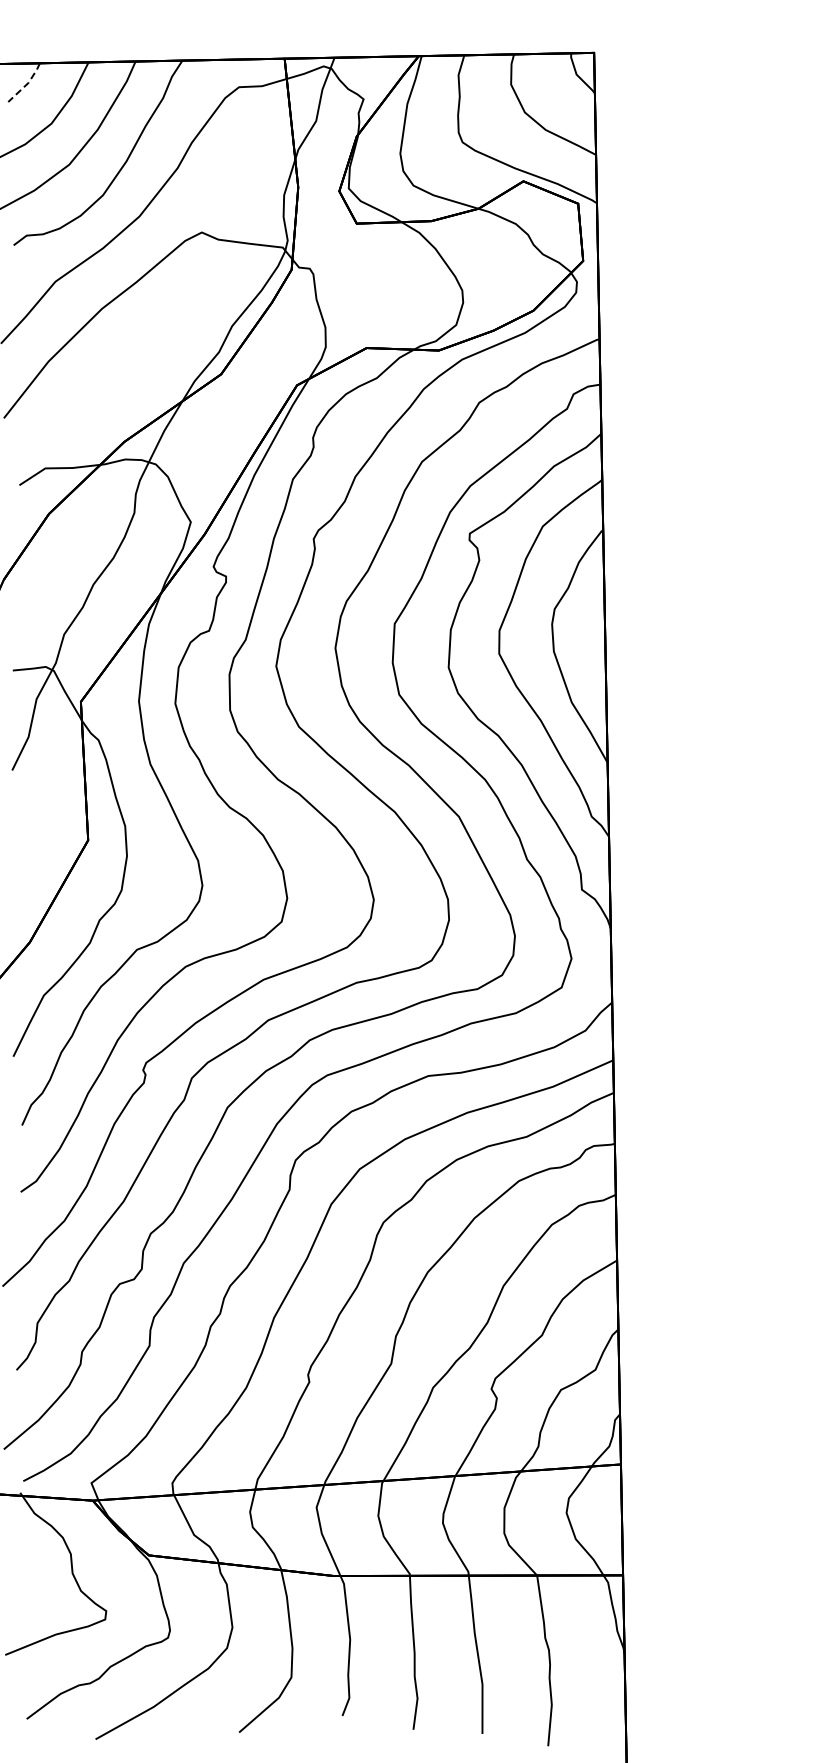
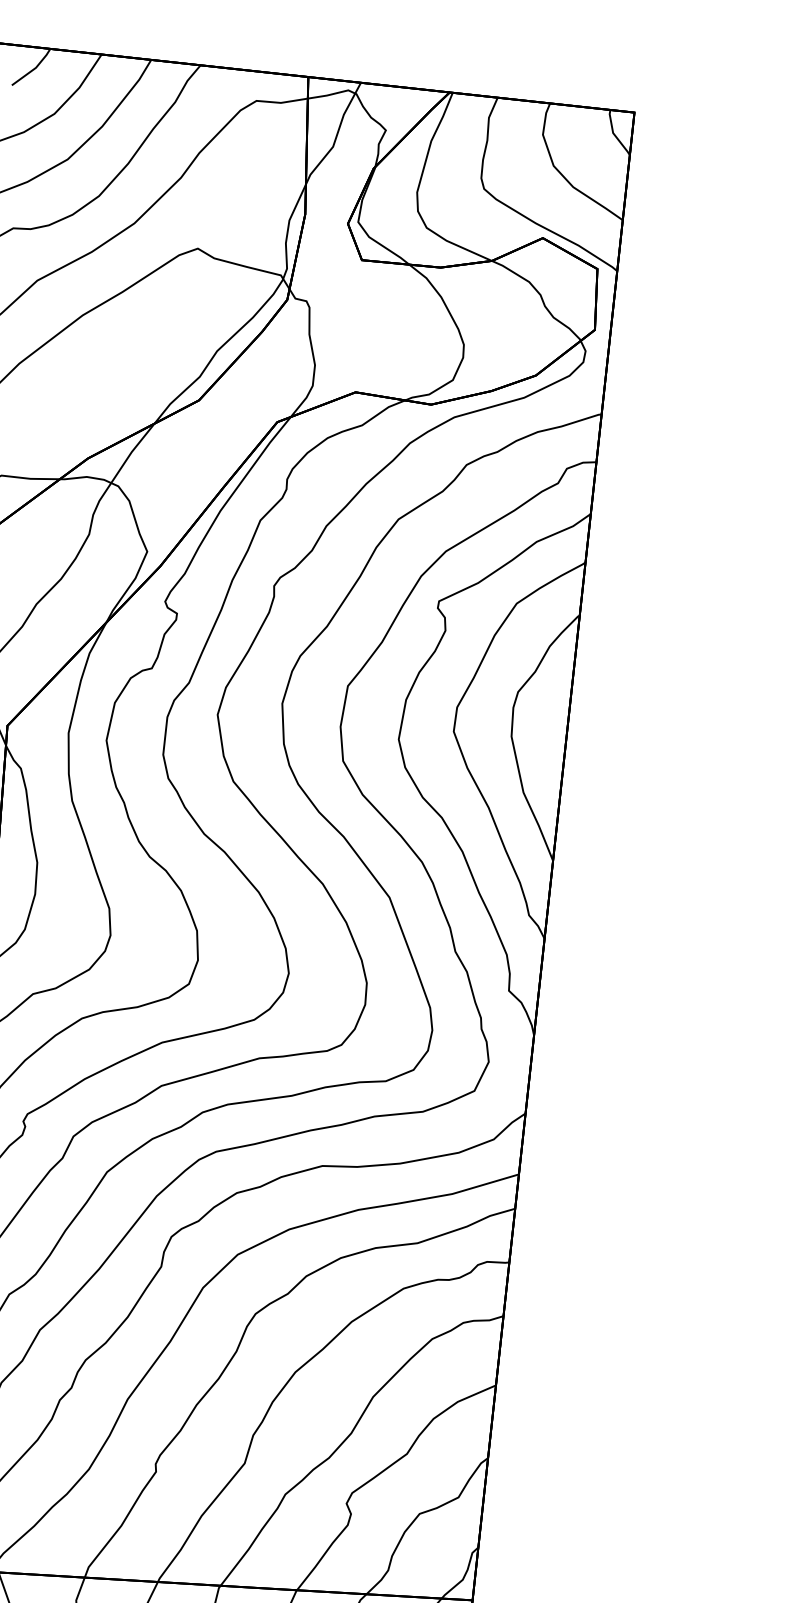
line: (27, 84) -> (34, 69), dashed -> solid

